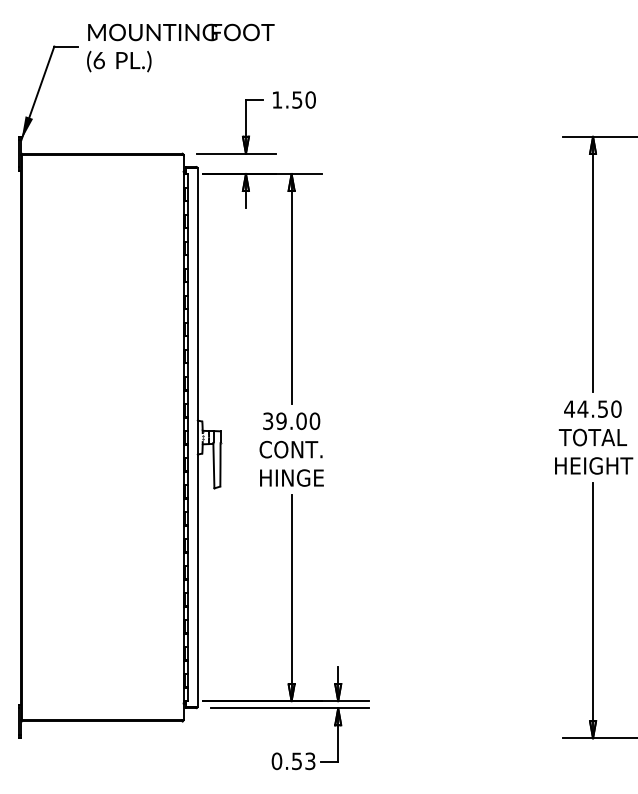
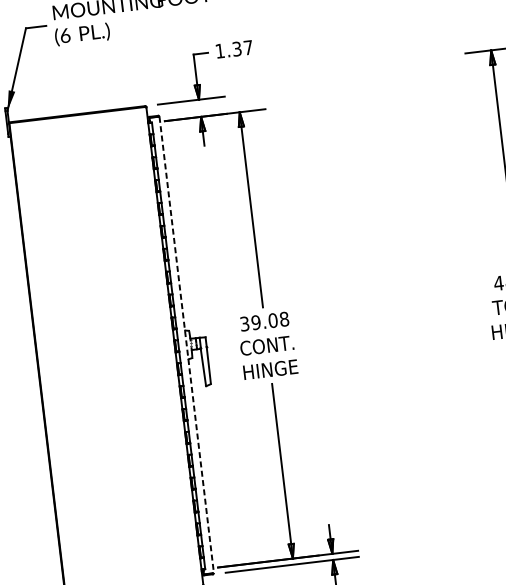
text: (303, 99) -> (242, 48), 1.50 -> 1.37
text: (314, 420) -> (283, 318), 39.00 -> 39.08
line: (197, 438) -> (186, 345), solid -> dashed

